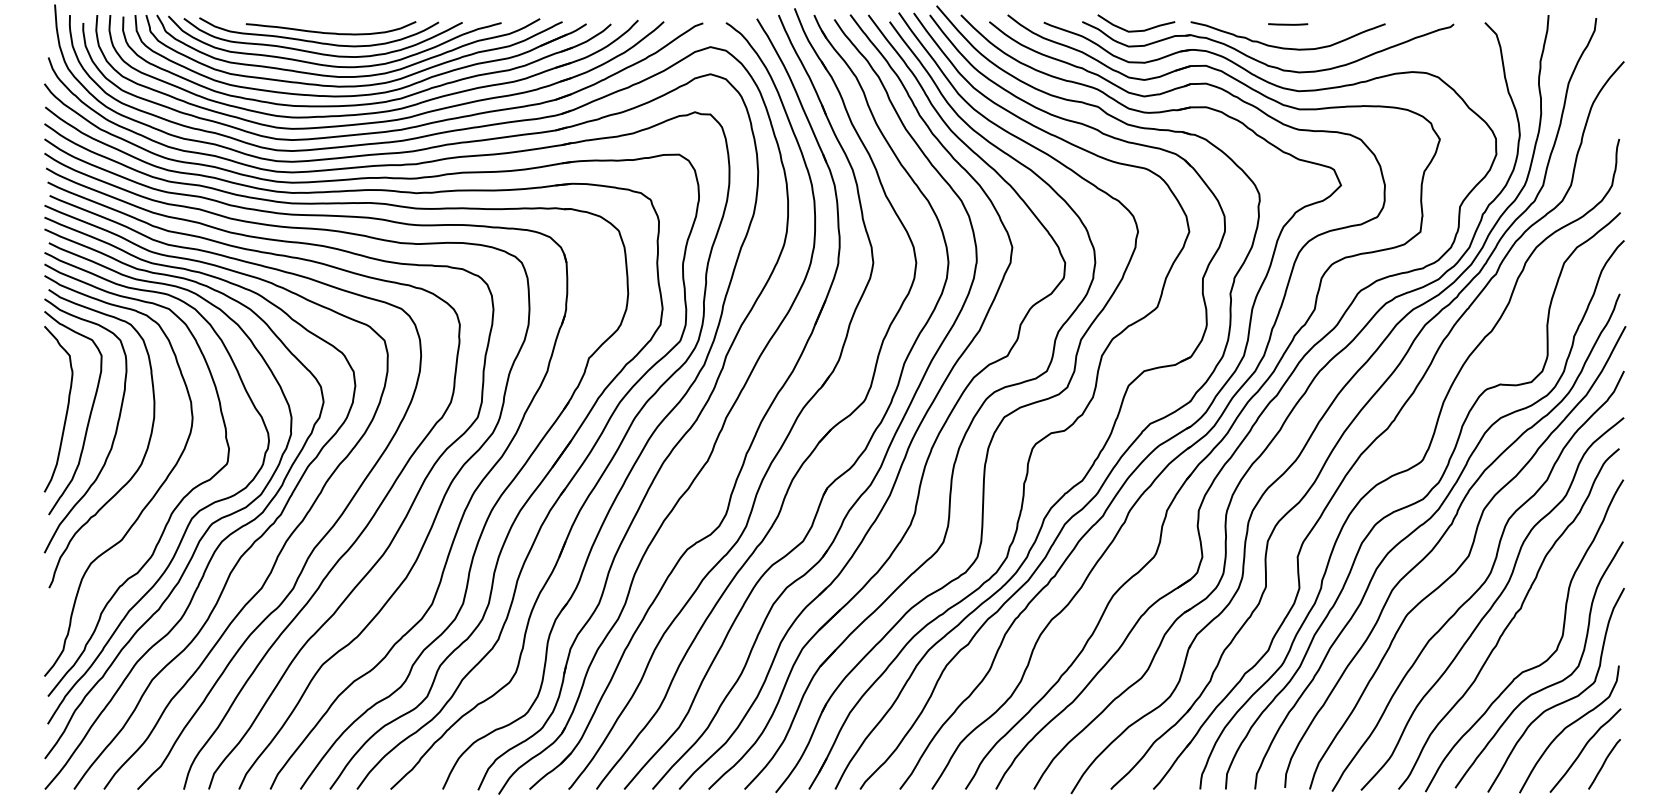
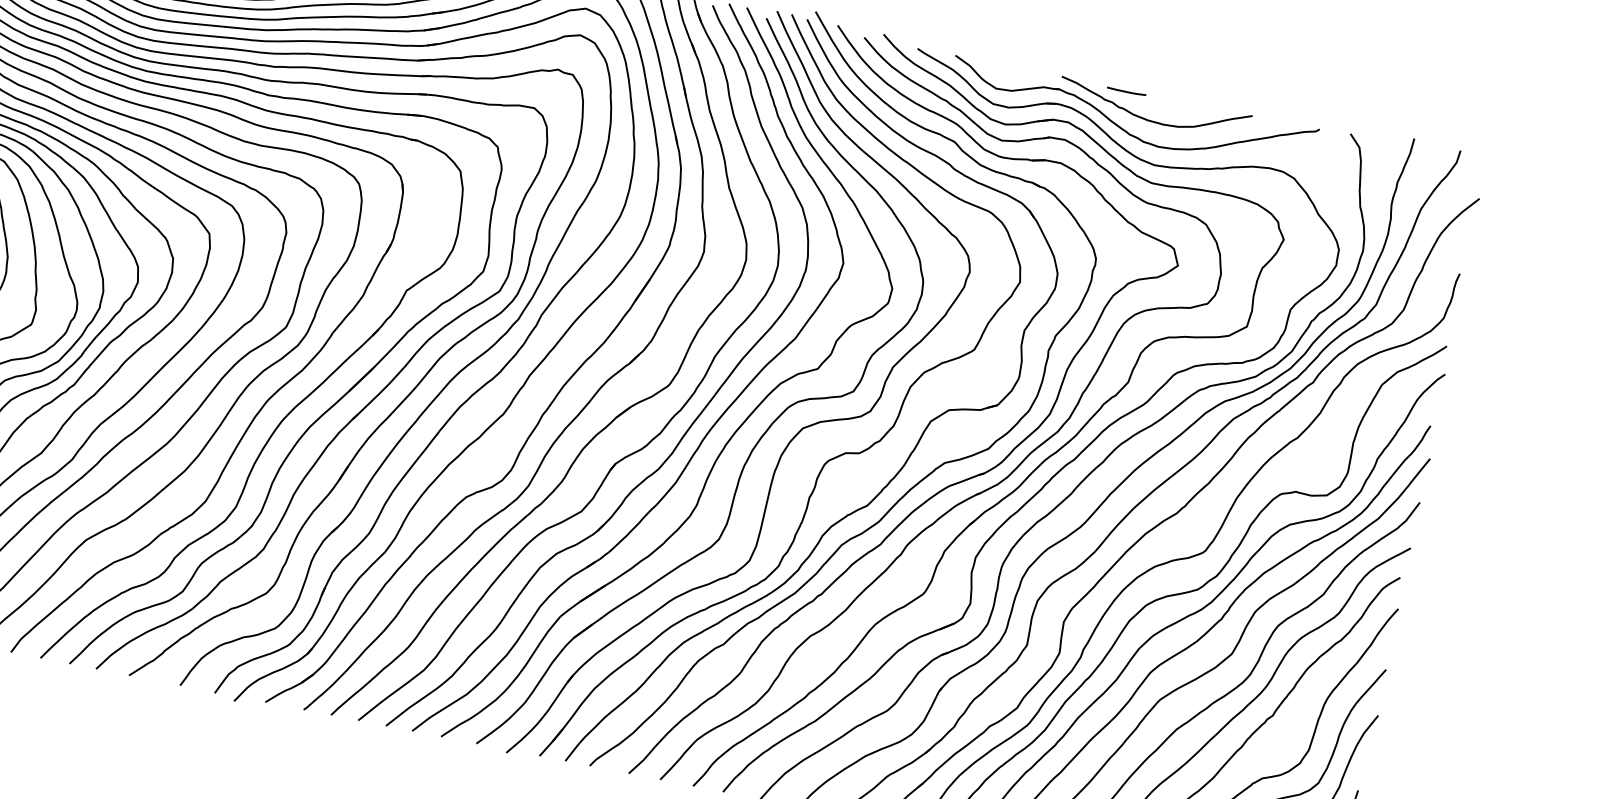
line: (1288, 24) -> (1126, 91), moved
curve: (1136, 30) -> (1007, 74), removed

